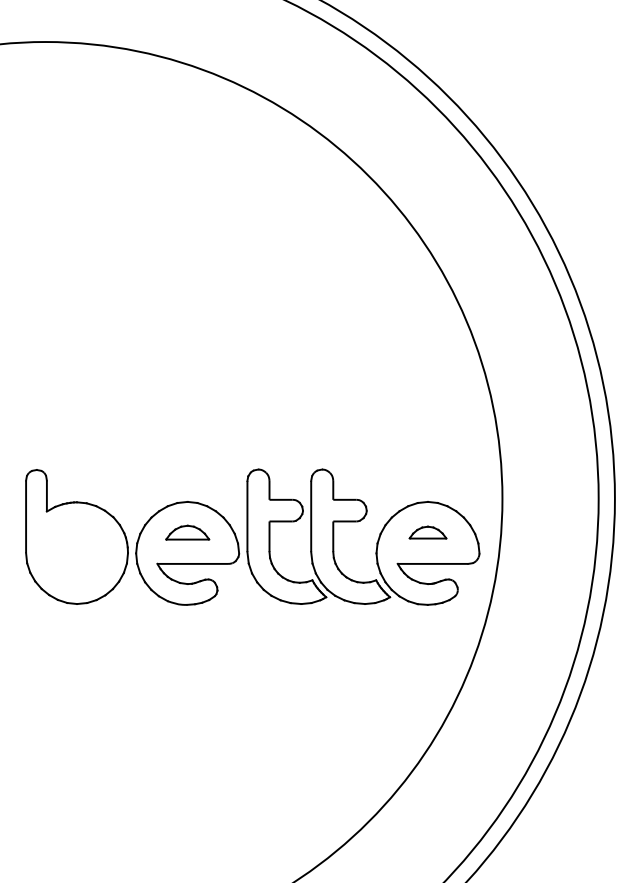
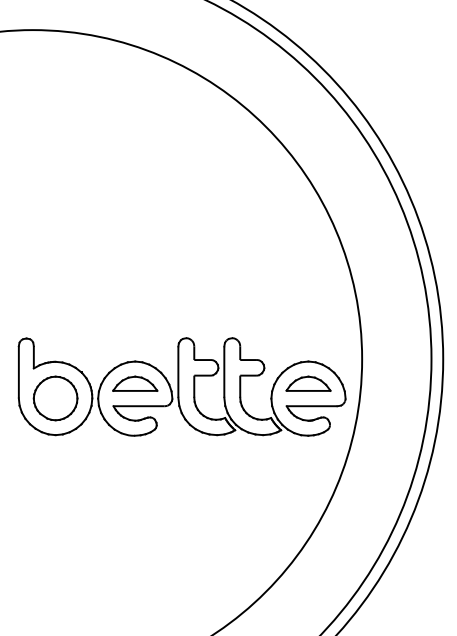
part: (187, 532) -> (135, 383), size x1.43
part: (428, 532) -> (308, 383), size x1.67
part: (76, 553) -> (55, 398), added

